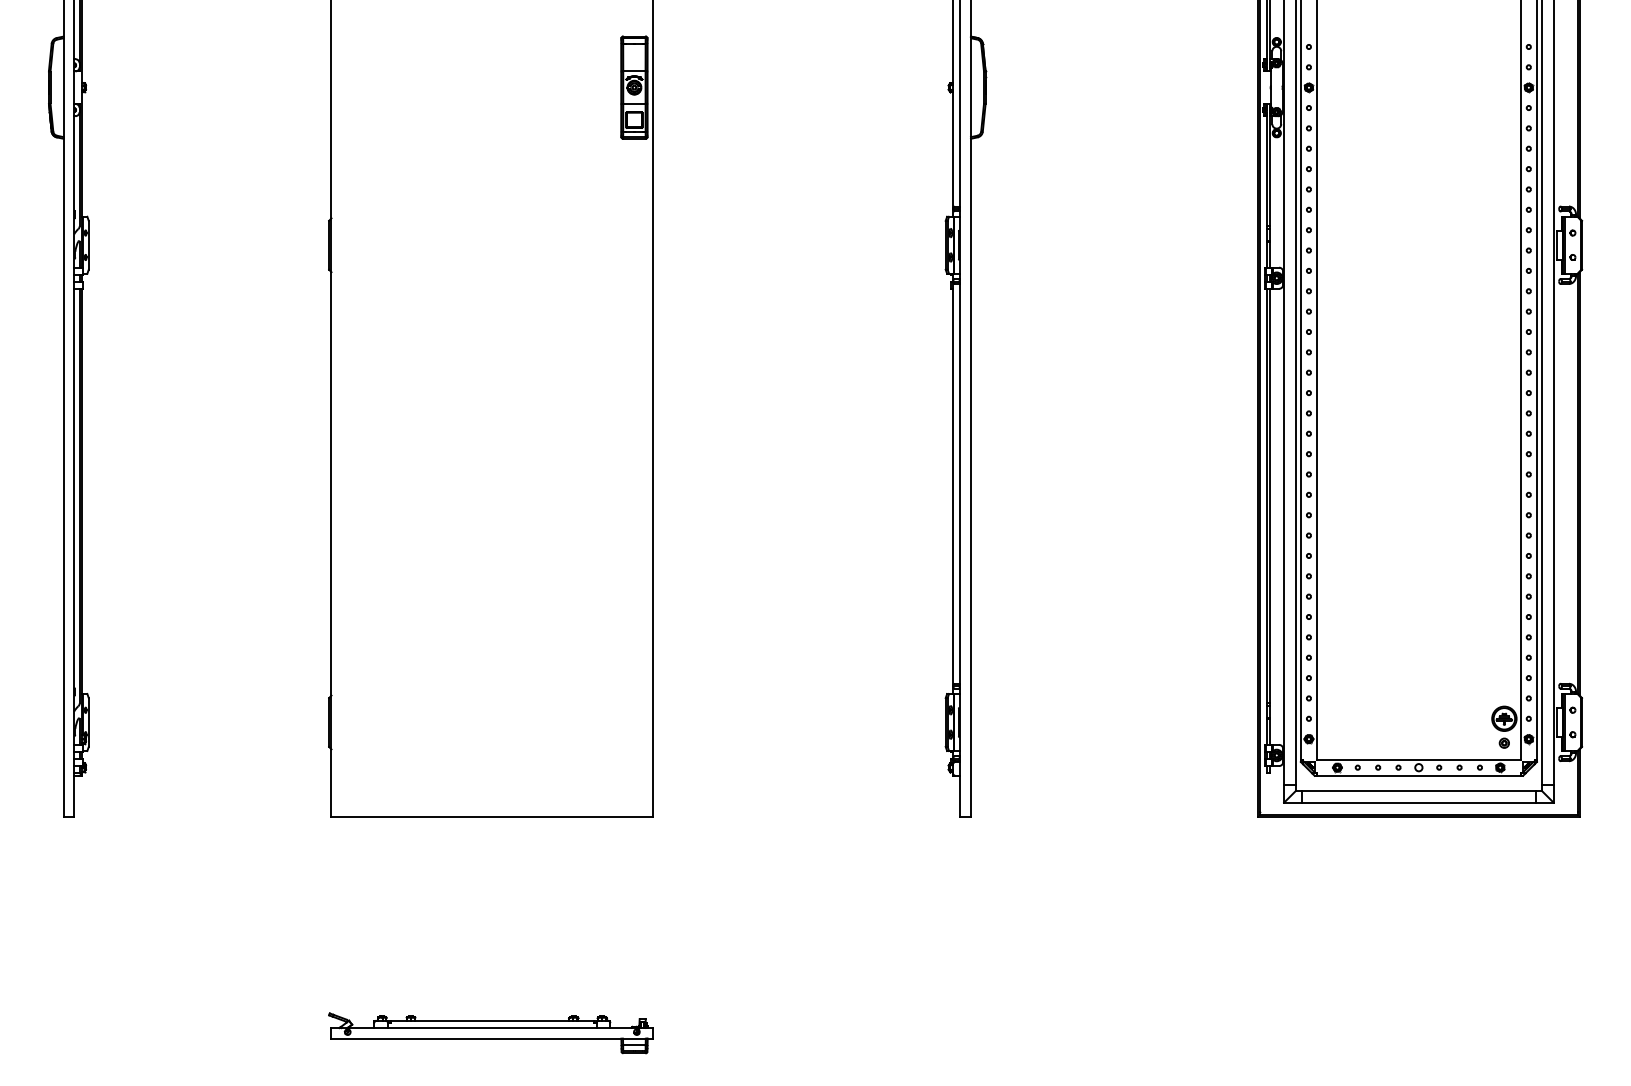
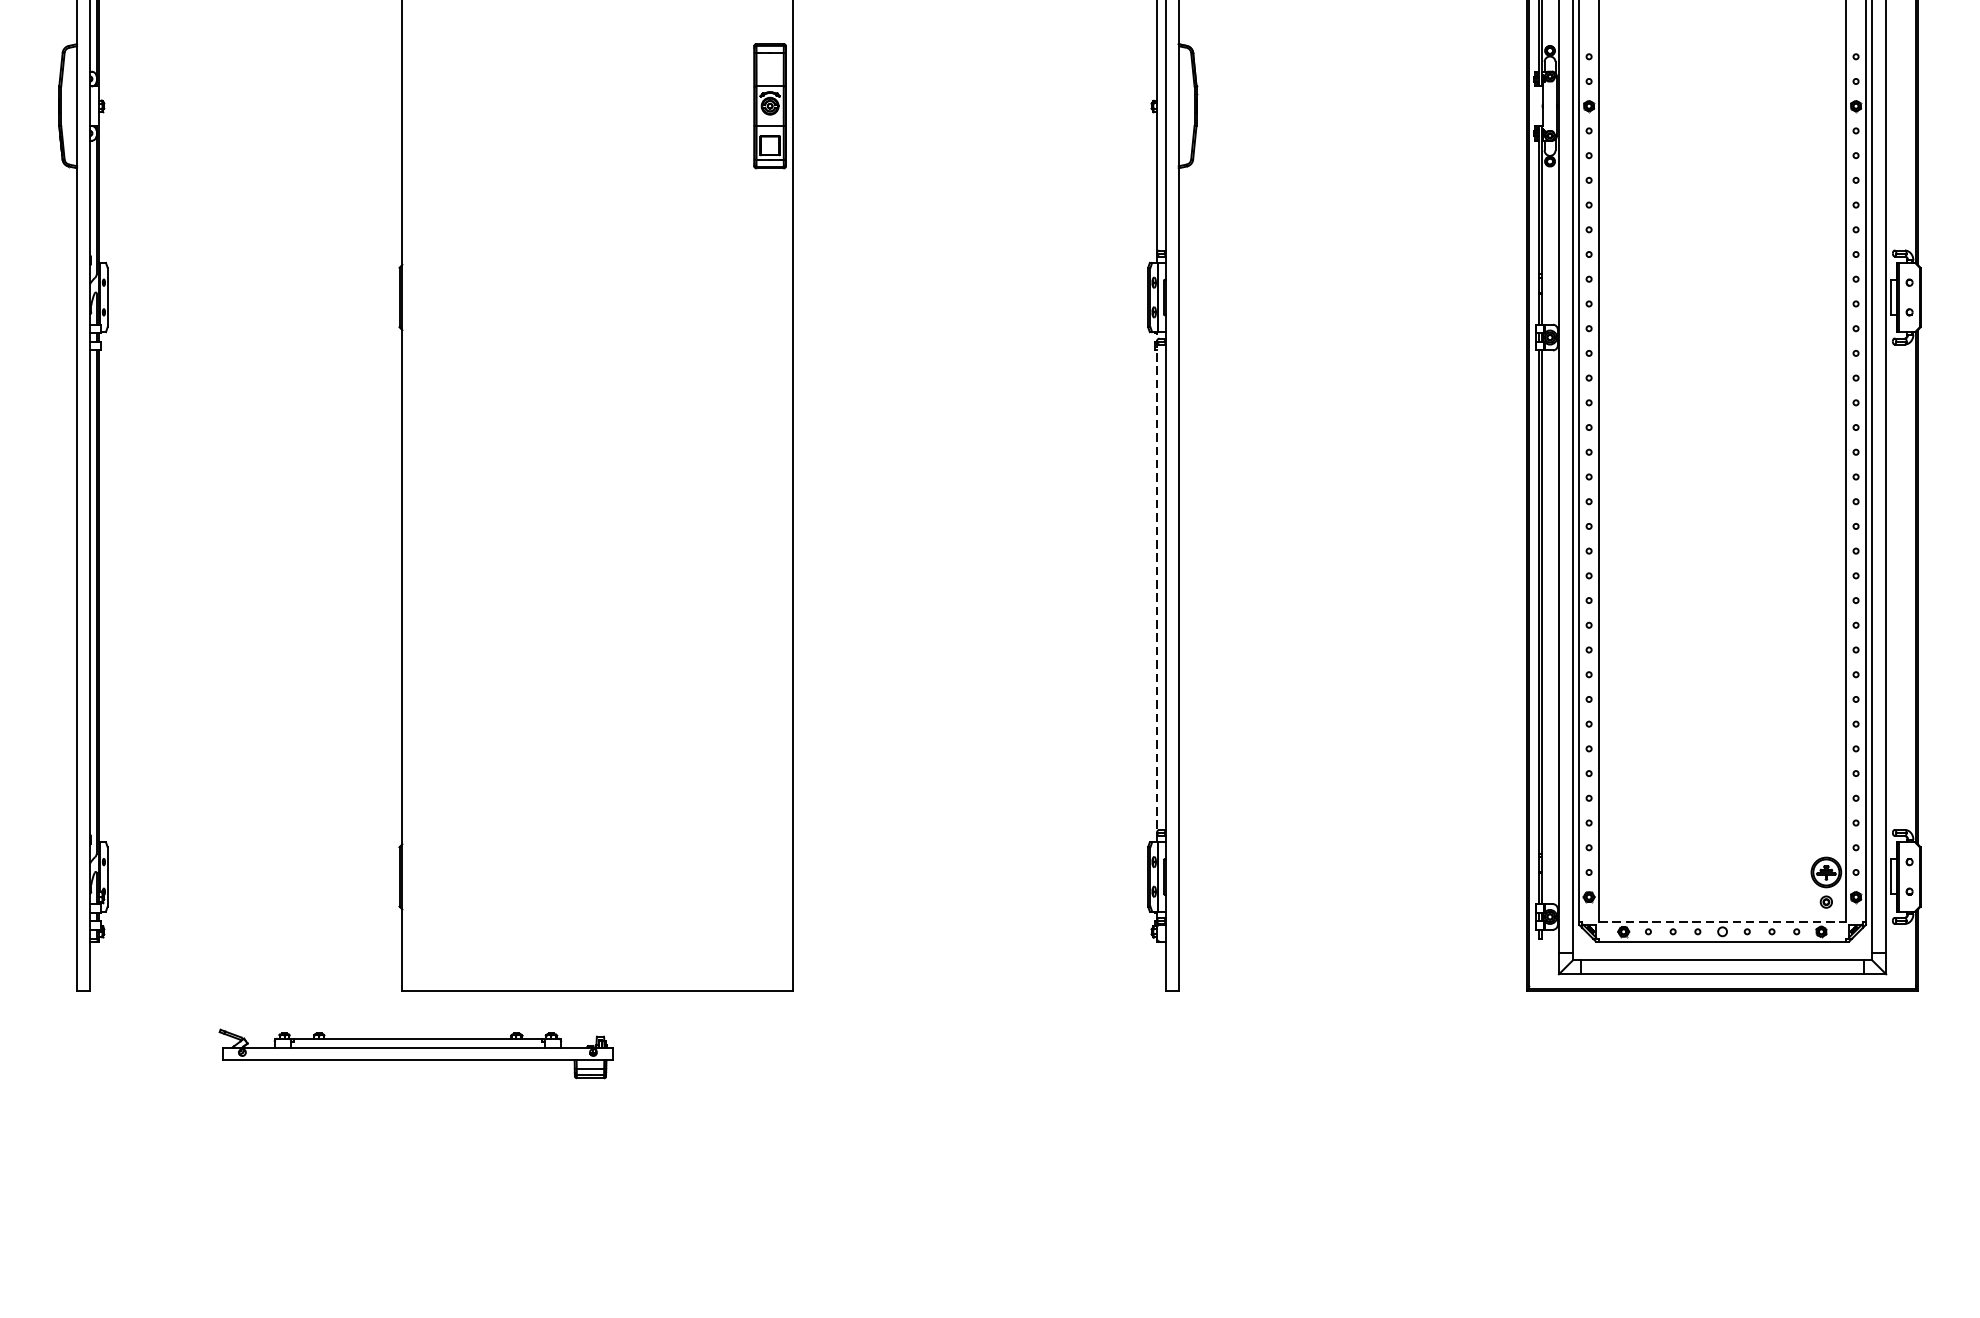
line: (953, 483) -> (1157, 586), solid -> dashed
line: (1418, 759) -> (1722, 921), solid -> dashed
part: (490, 1033) -> (415, 1054), moved

